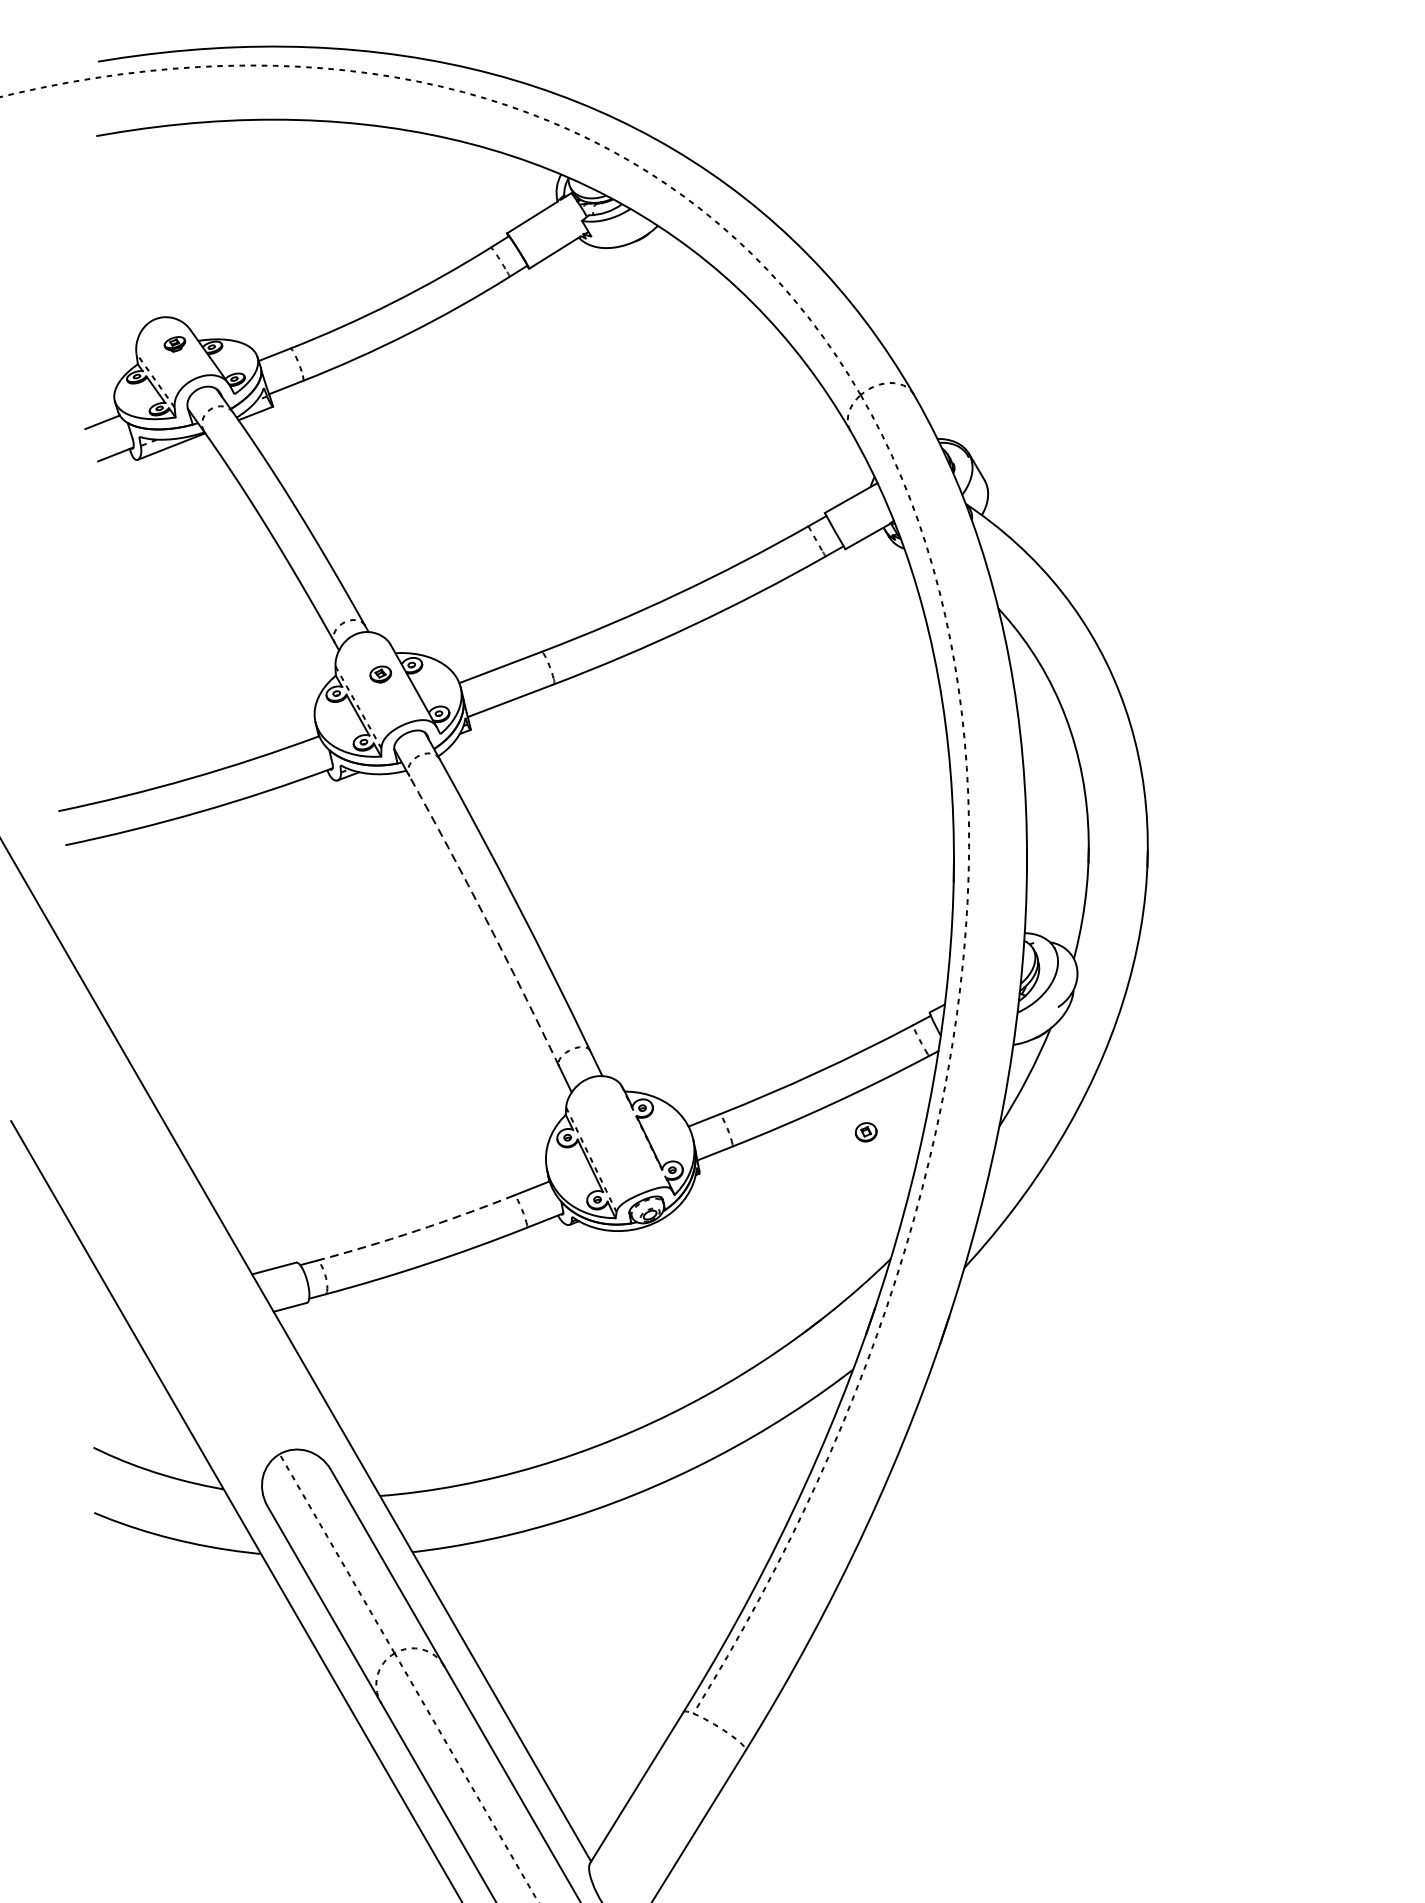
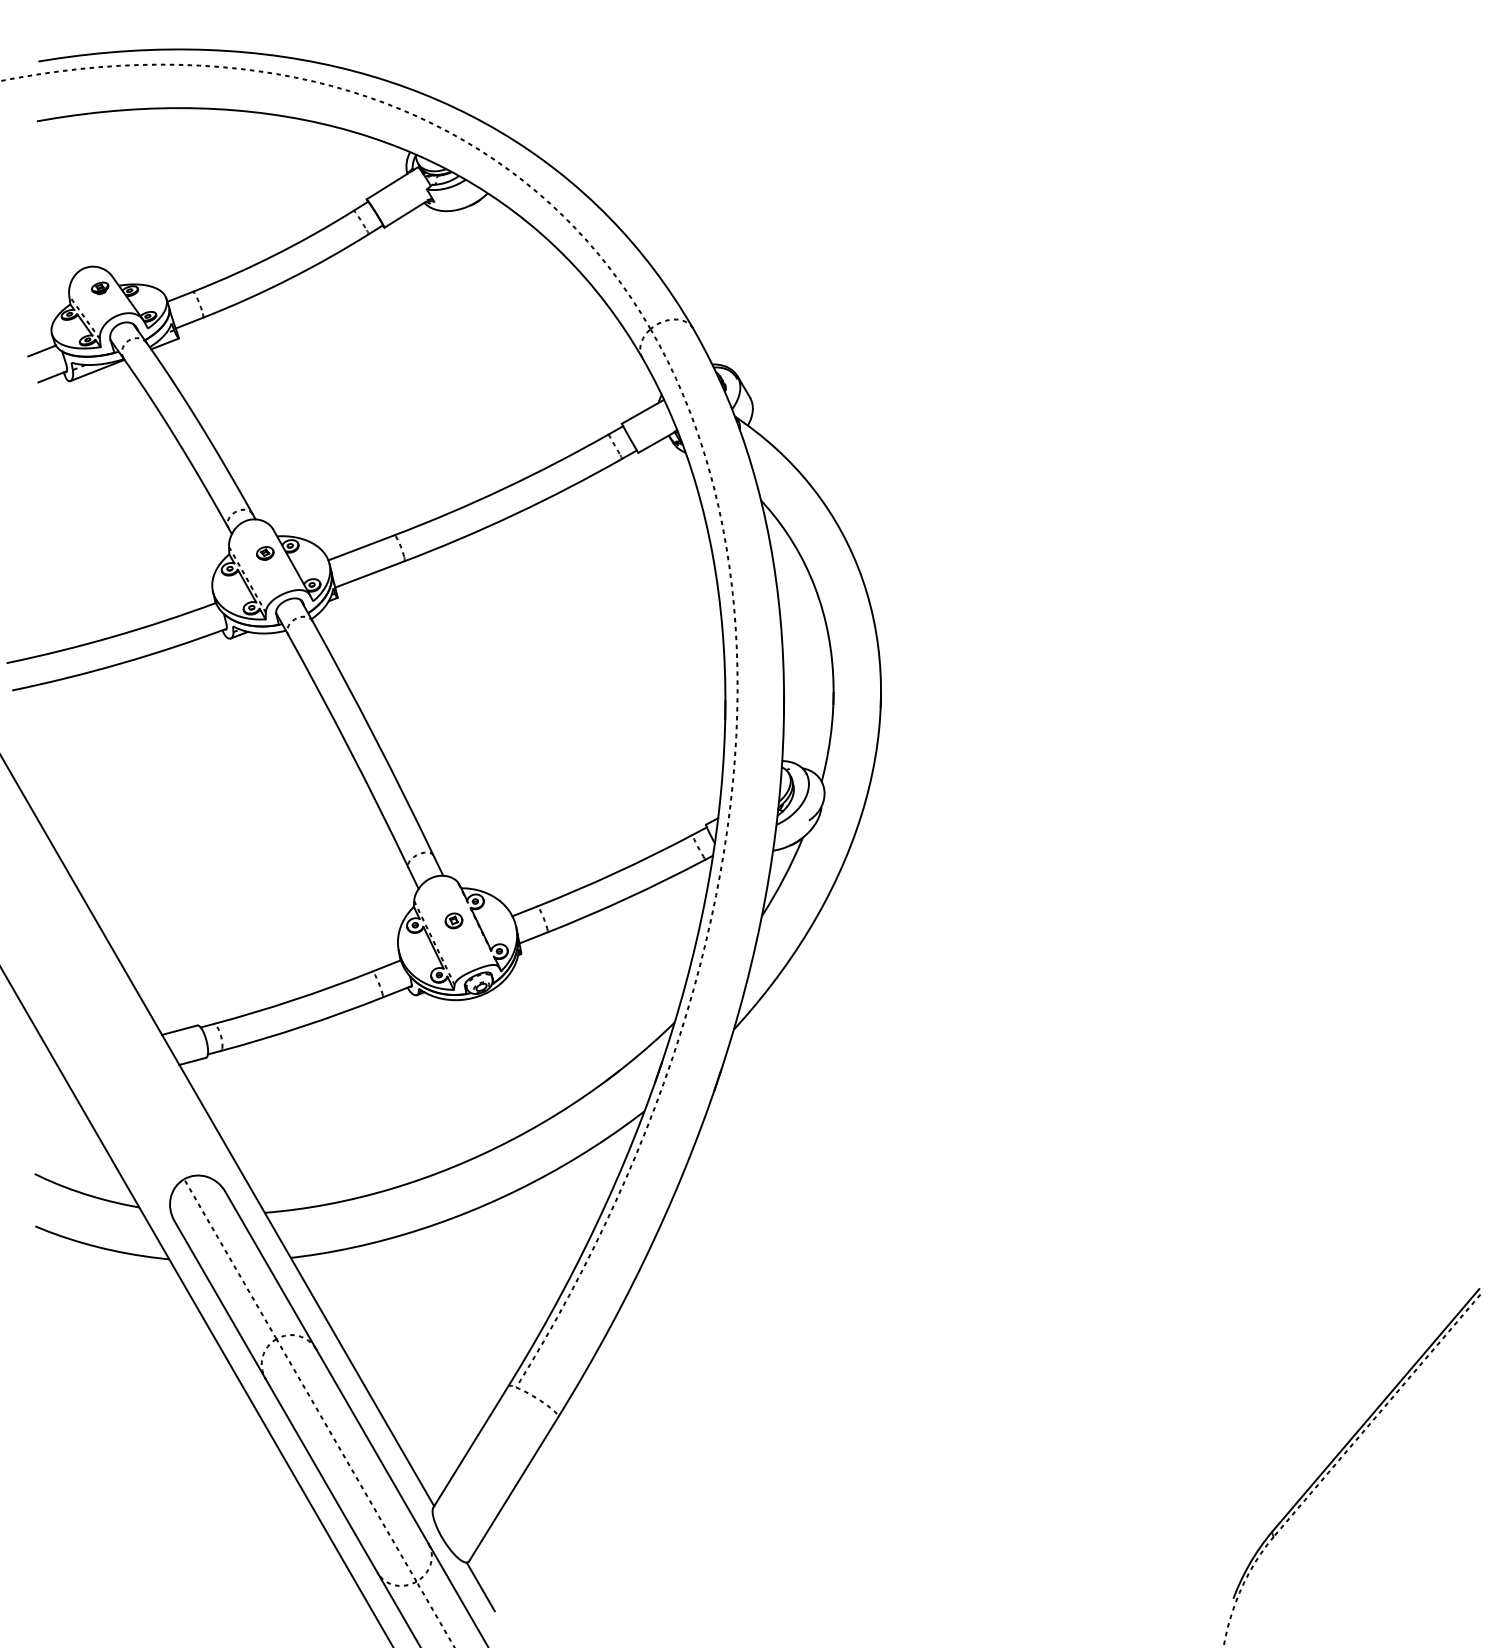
arc: (486, 920) -> (350, 750), dashed -> solid
part: (865, 1131) -> (453, 920), moved
arc: (415, 1231) -> (293, 1000), dashed -> solid

